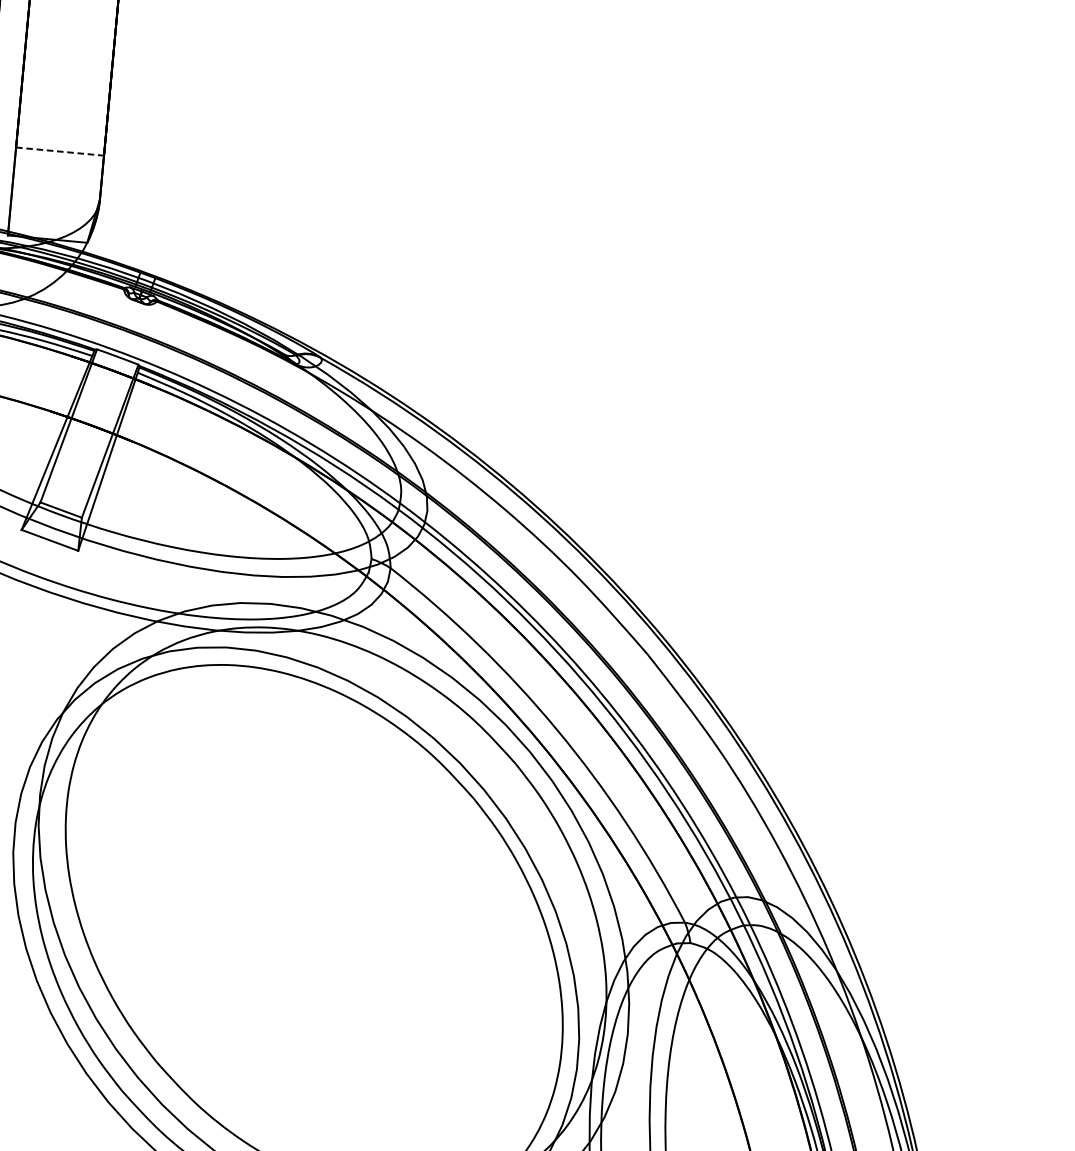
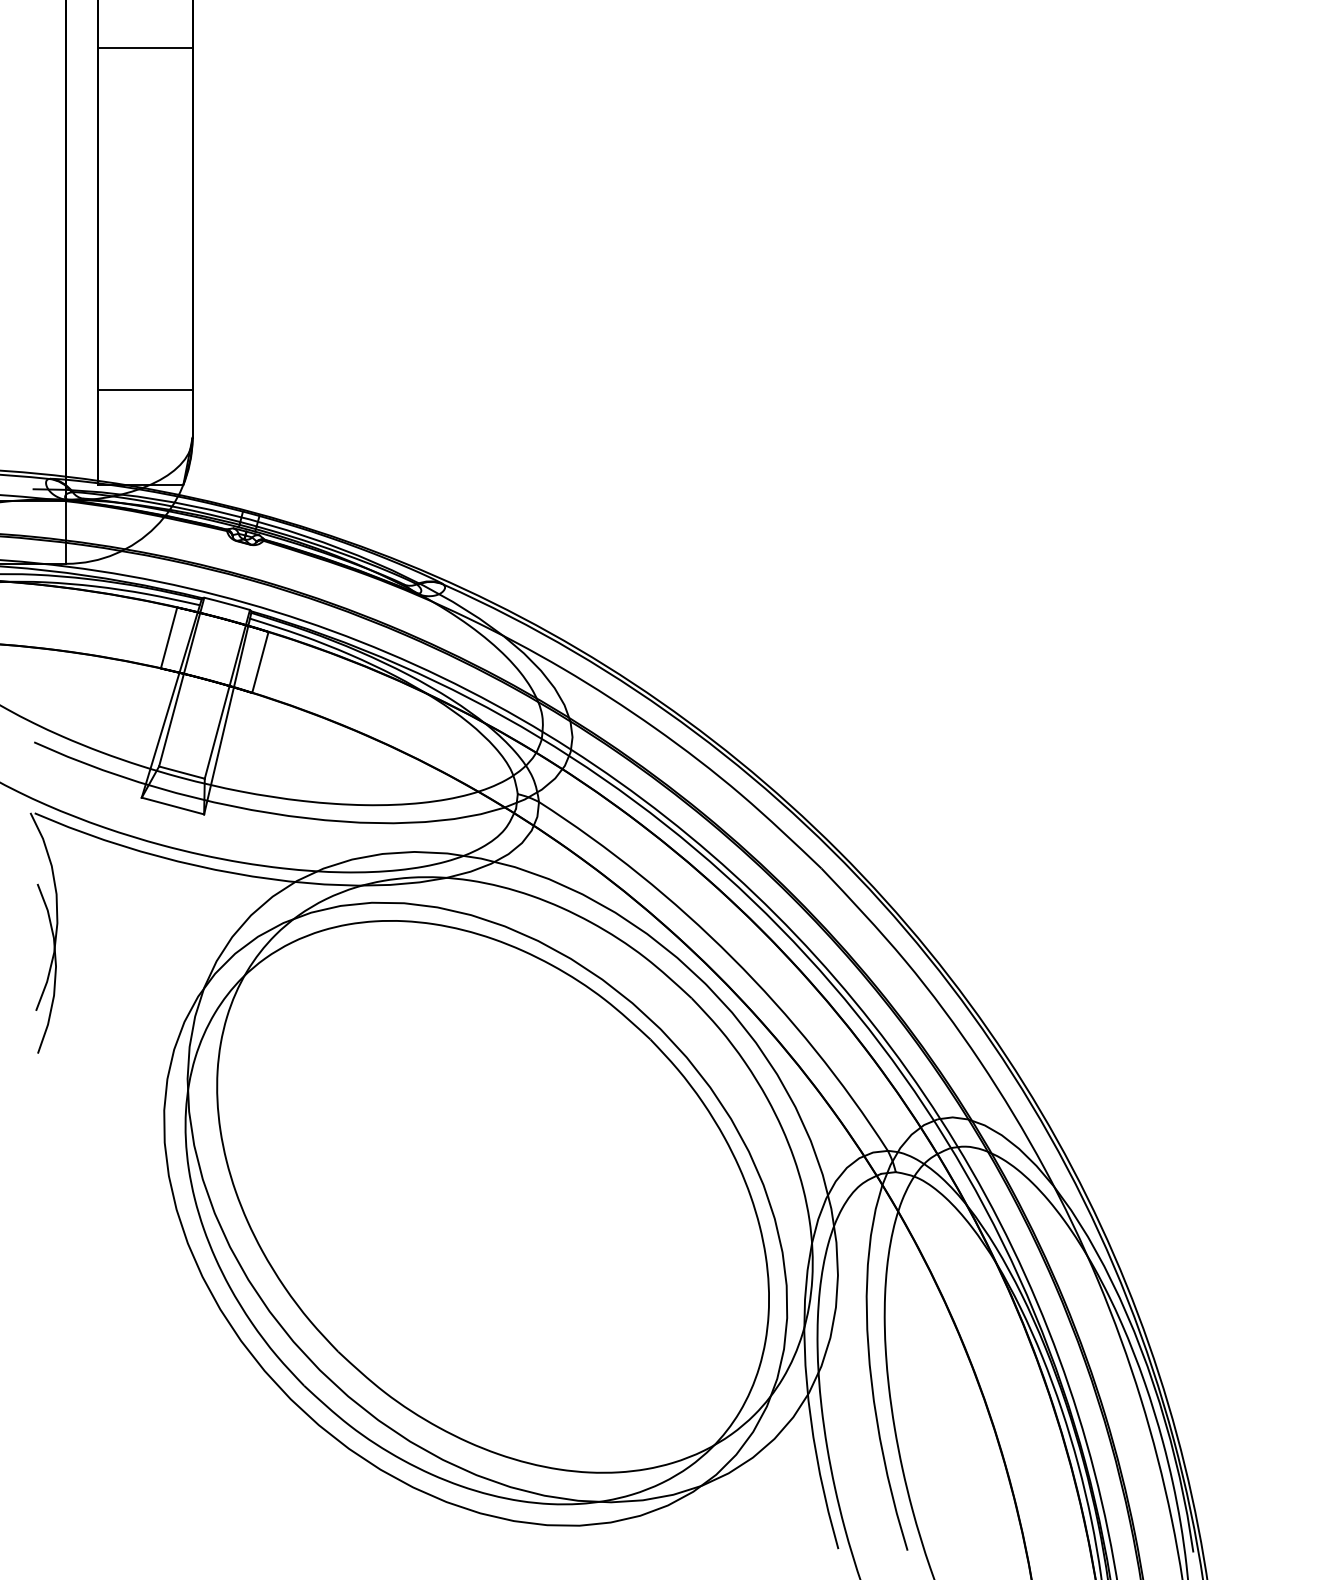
line: (60, 151) -> (145, 390), dashed -> solid
line: (60, 383) -> (168, 637), added
line: (143, 414) -> (260, 662), added

